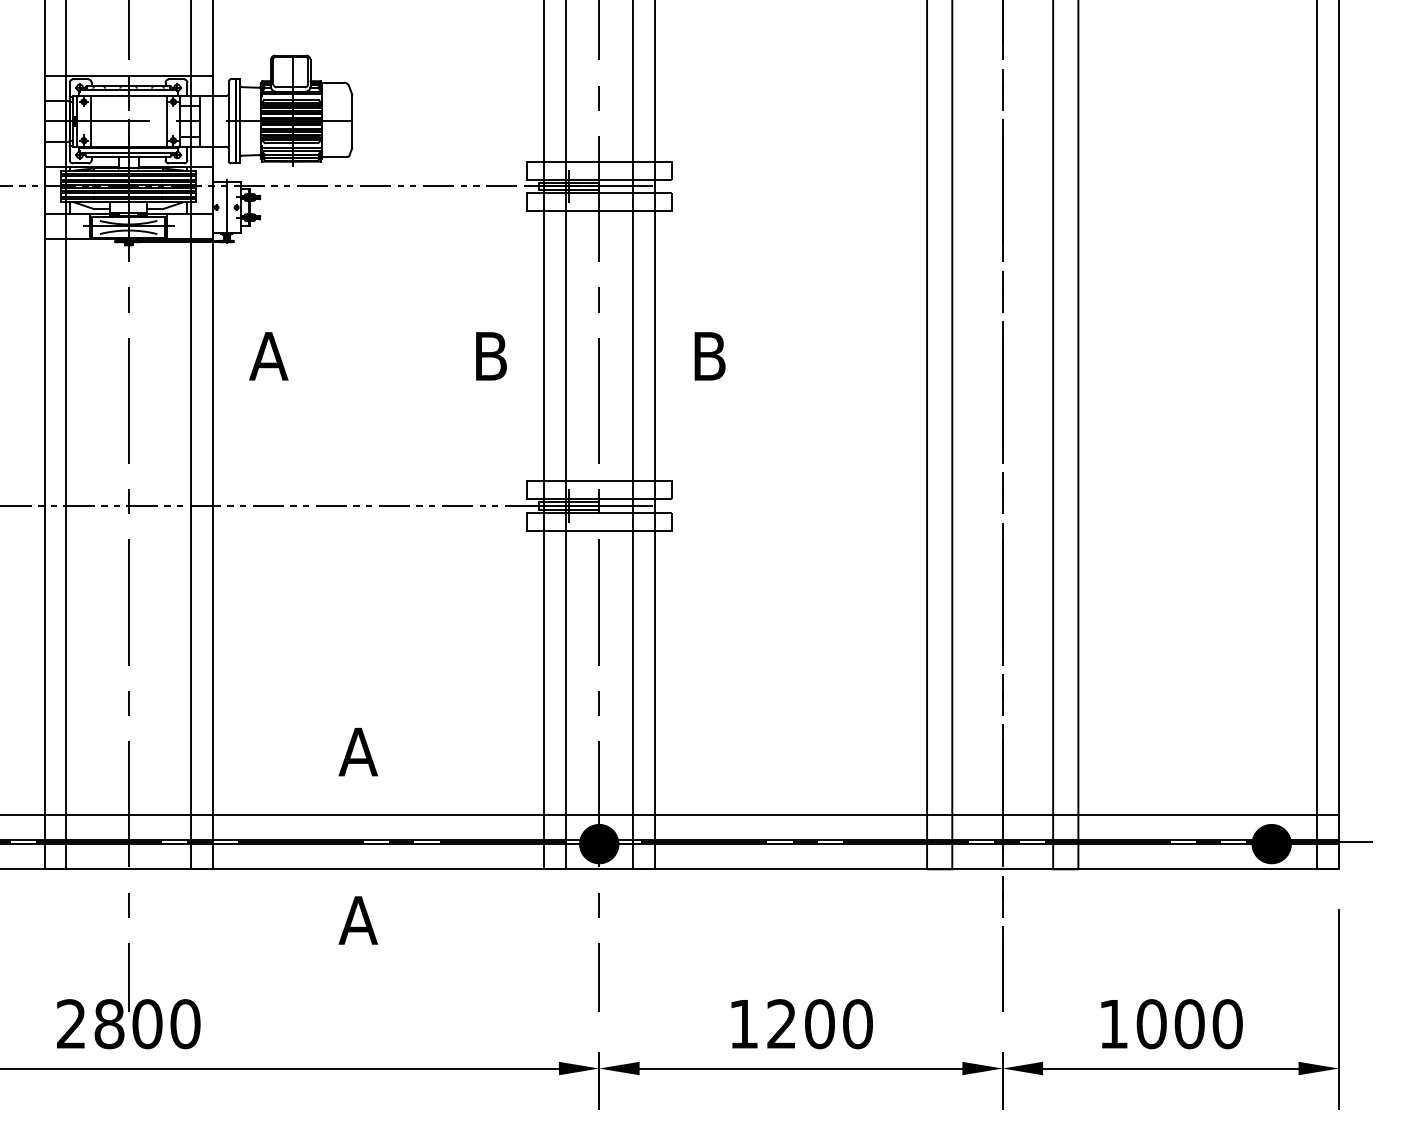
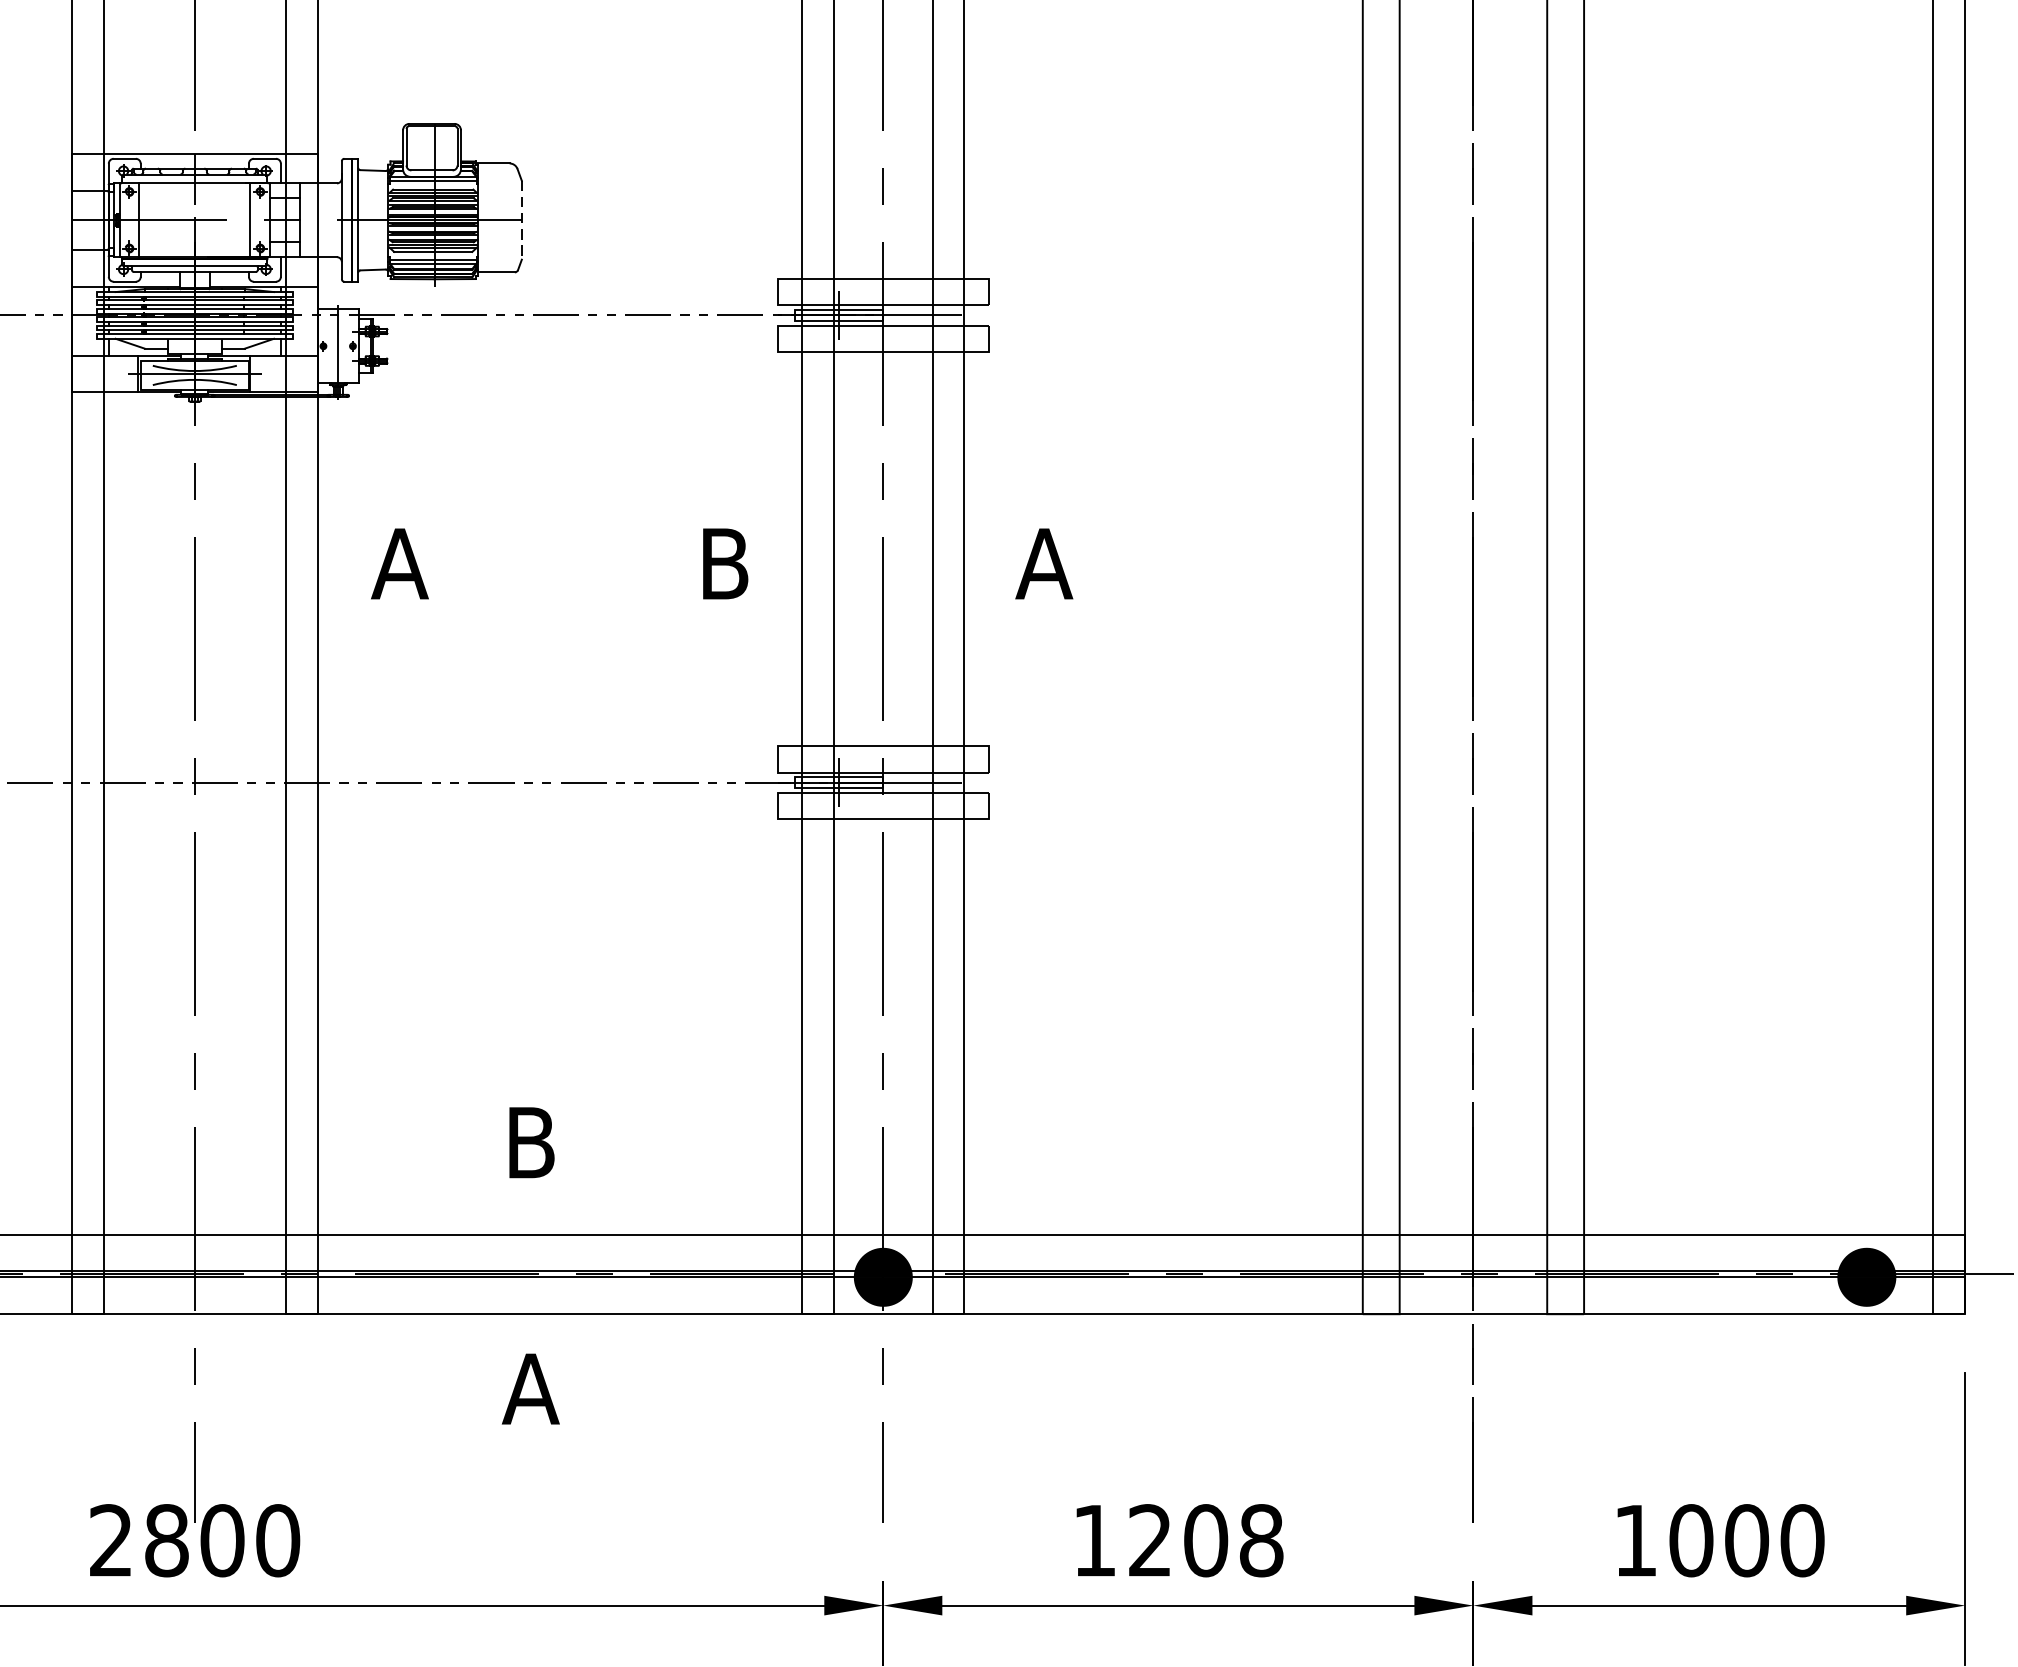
line: (352, 121) -> (522, 220), solid -> dashed
text: (709, 356) -> (1044, 564), B -> A
text: (357, 751) -> (529, 1141), A -> B
text: (857, 1023) -> (1261, 1539), 1200 -> 1208

